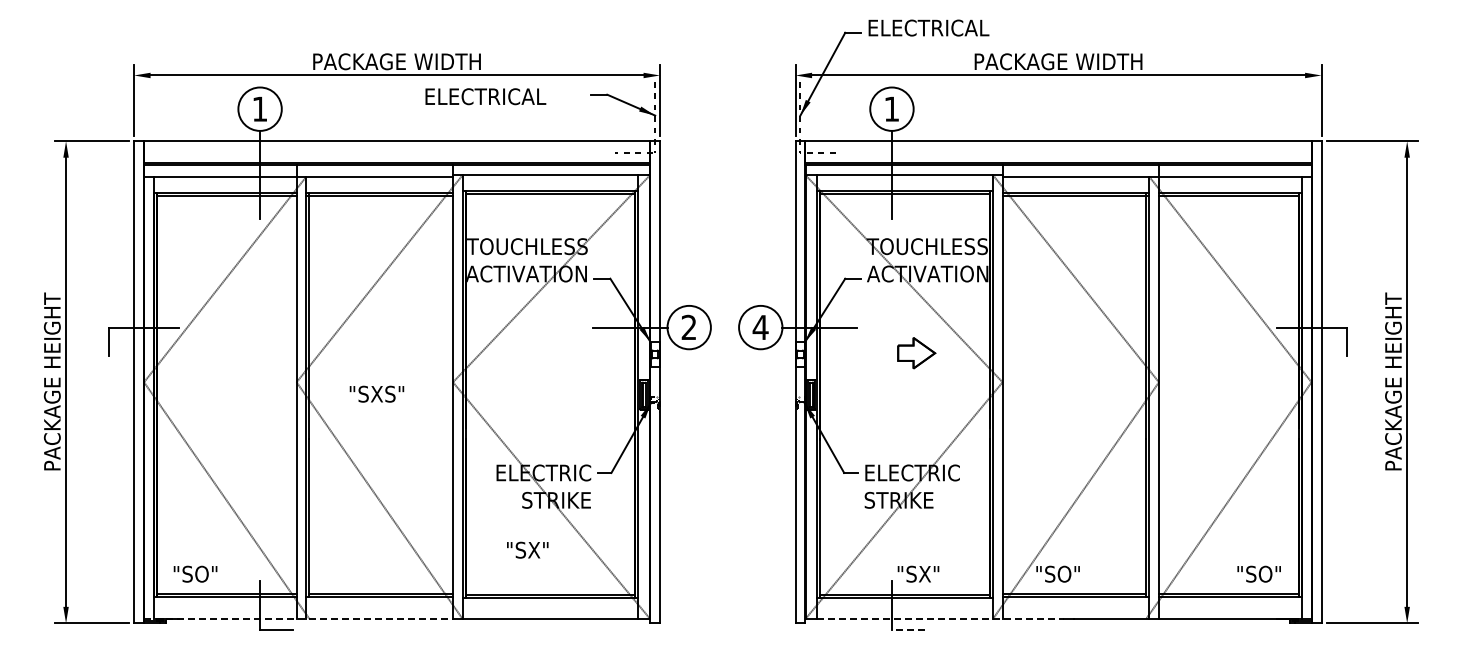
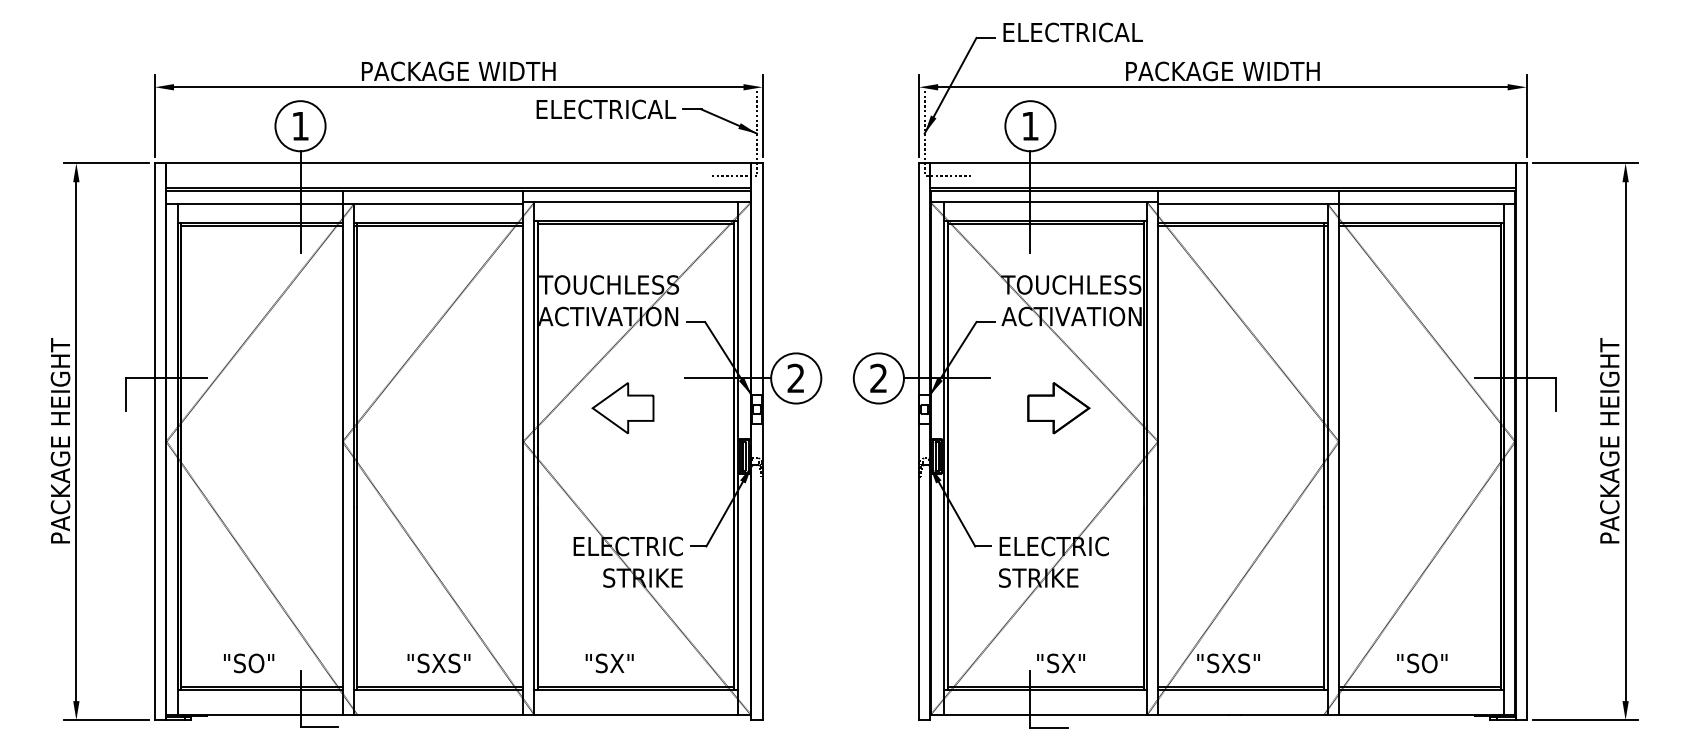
text: (485, 96) -> (605, 109), moved
text: (760, 326) -> (878, 377), 4 -> 2
part: (538, 352) -> (622, 407), added
part: (916, 352) -> (1058, 407), size x1.43
text: (376, 393) -> (438, 662), moved
text: (527, 549) -> (609, 662), moved
text: (195, 573) -> (248, 662), moved
text: (1073, 573) -> (1240, 662), "SO" -> "SXS"
text: (1258, 573) -> (1421, 662), moved
line: (299, 618) -> (346, 714), dashed -> solid
line: (941, 618) -> (1087, 714), dashed -> solid
line: (907, 630) -> (1048, 728), dashed -> solid

